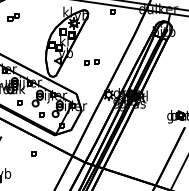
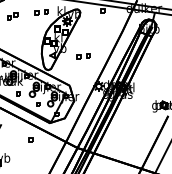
part: (45, 13) -> (41, 12), added

